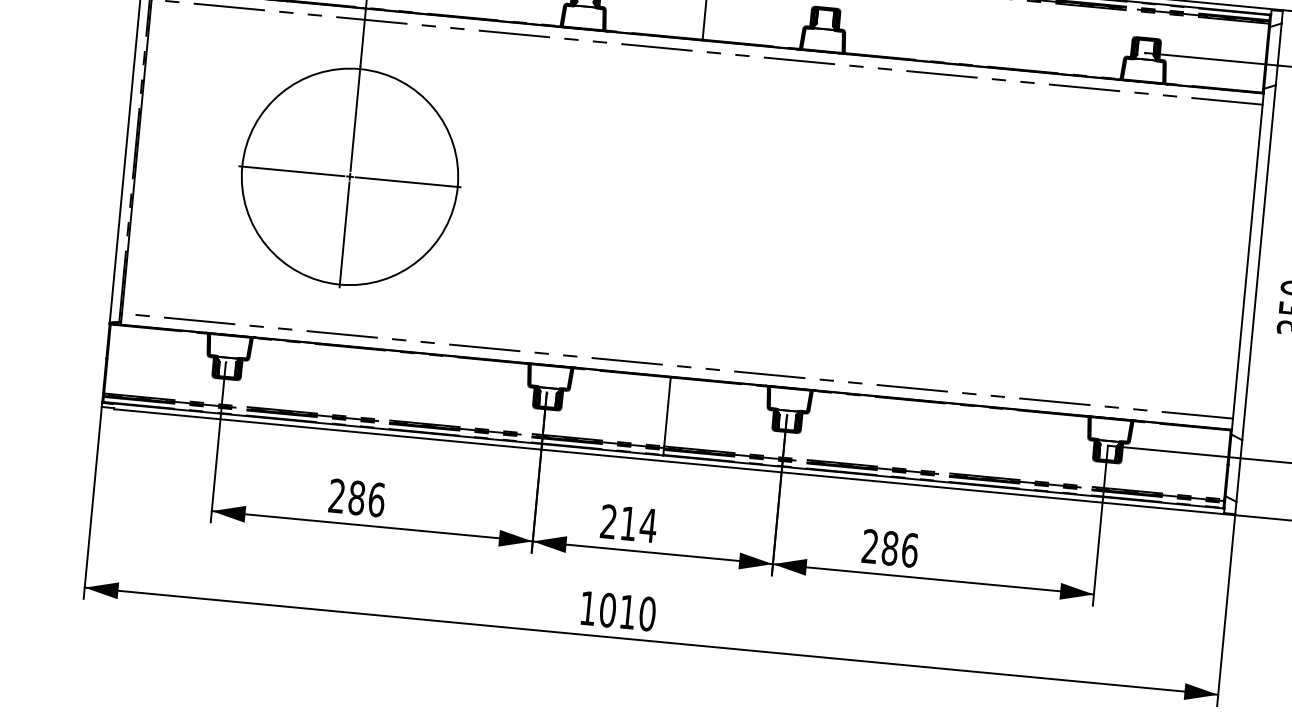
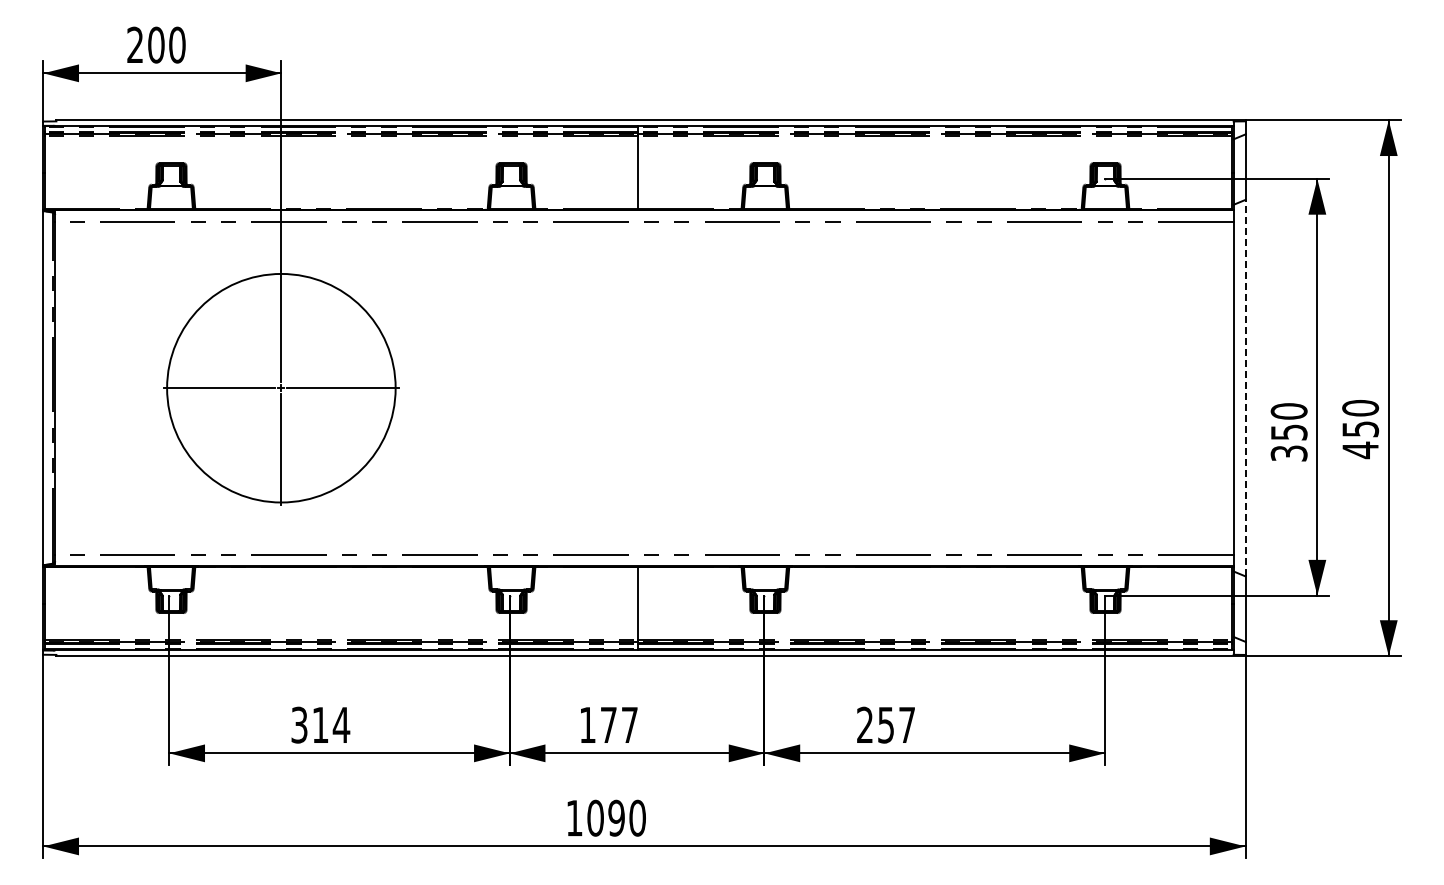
line: (1259, 262) -> (1245, 387), solid -> dashed
text: (356, 497) -> (320, 724), 286 -> 314
text: (628, 523) -> (608, 724), 214 -> 177
text: (899, 548) -> (896, 724), 286 -> 257
text: (627, 611) -> (616, 817), 1010 -> 1090

